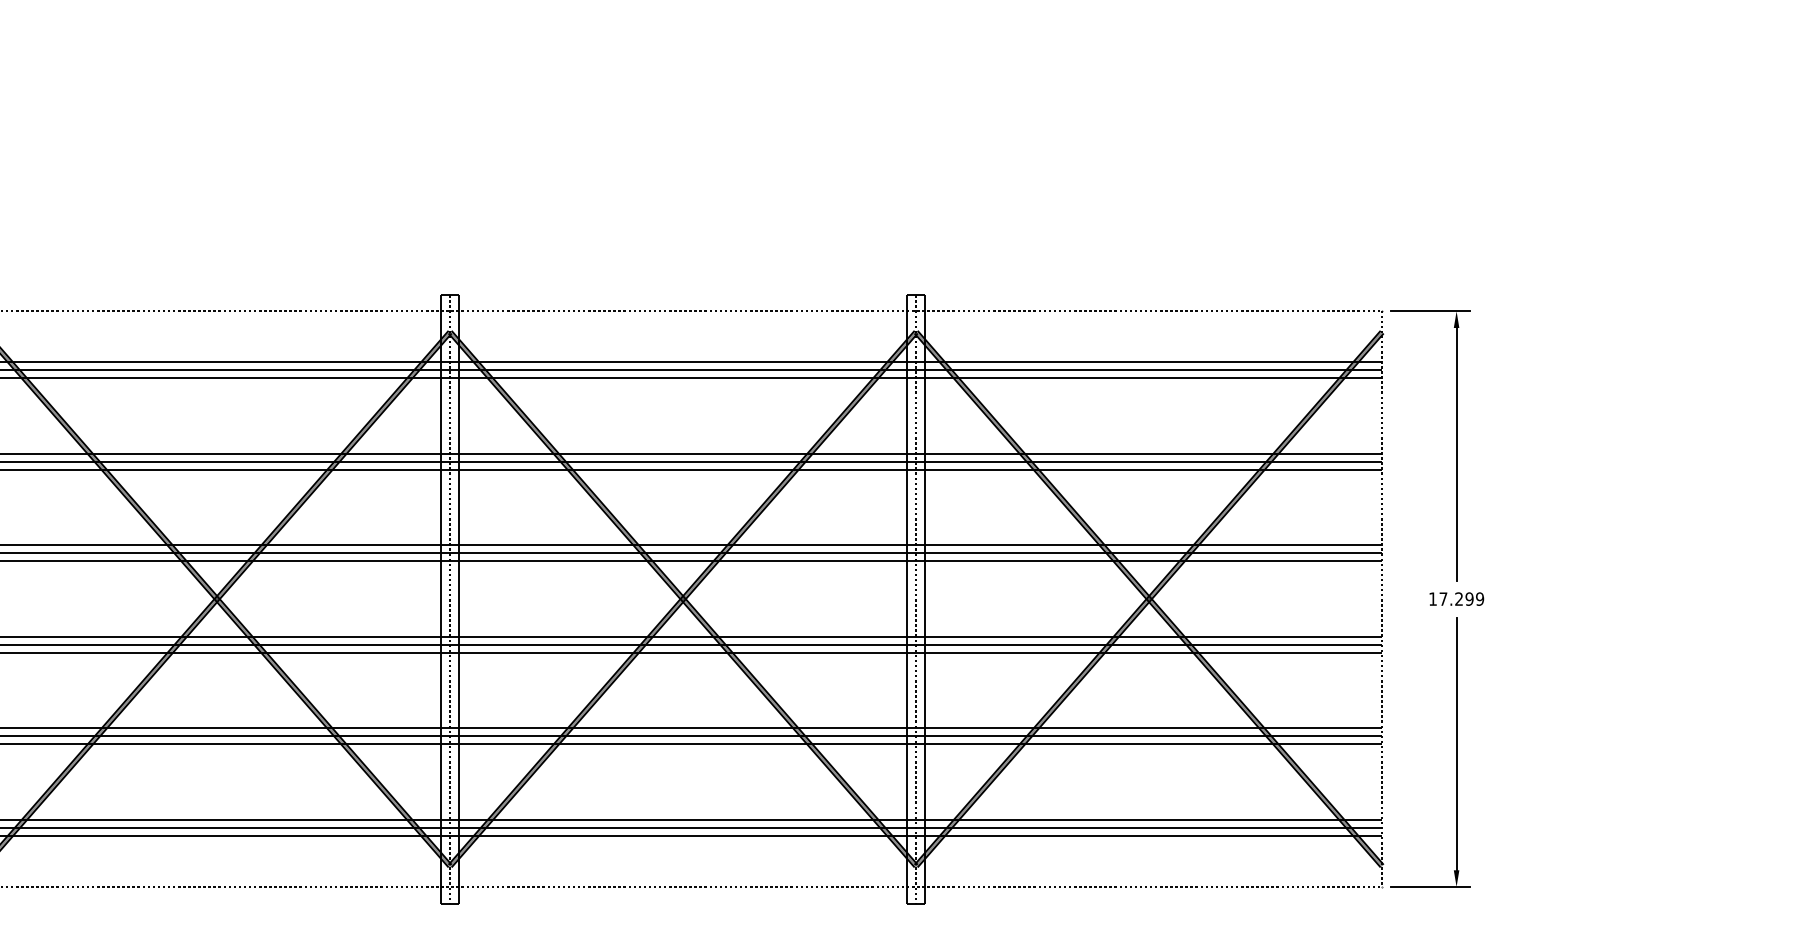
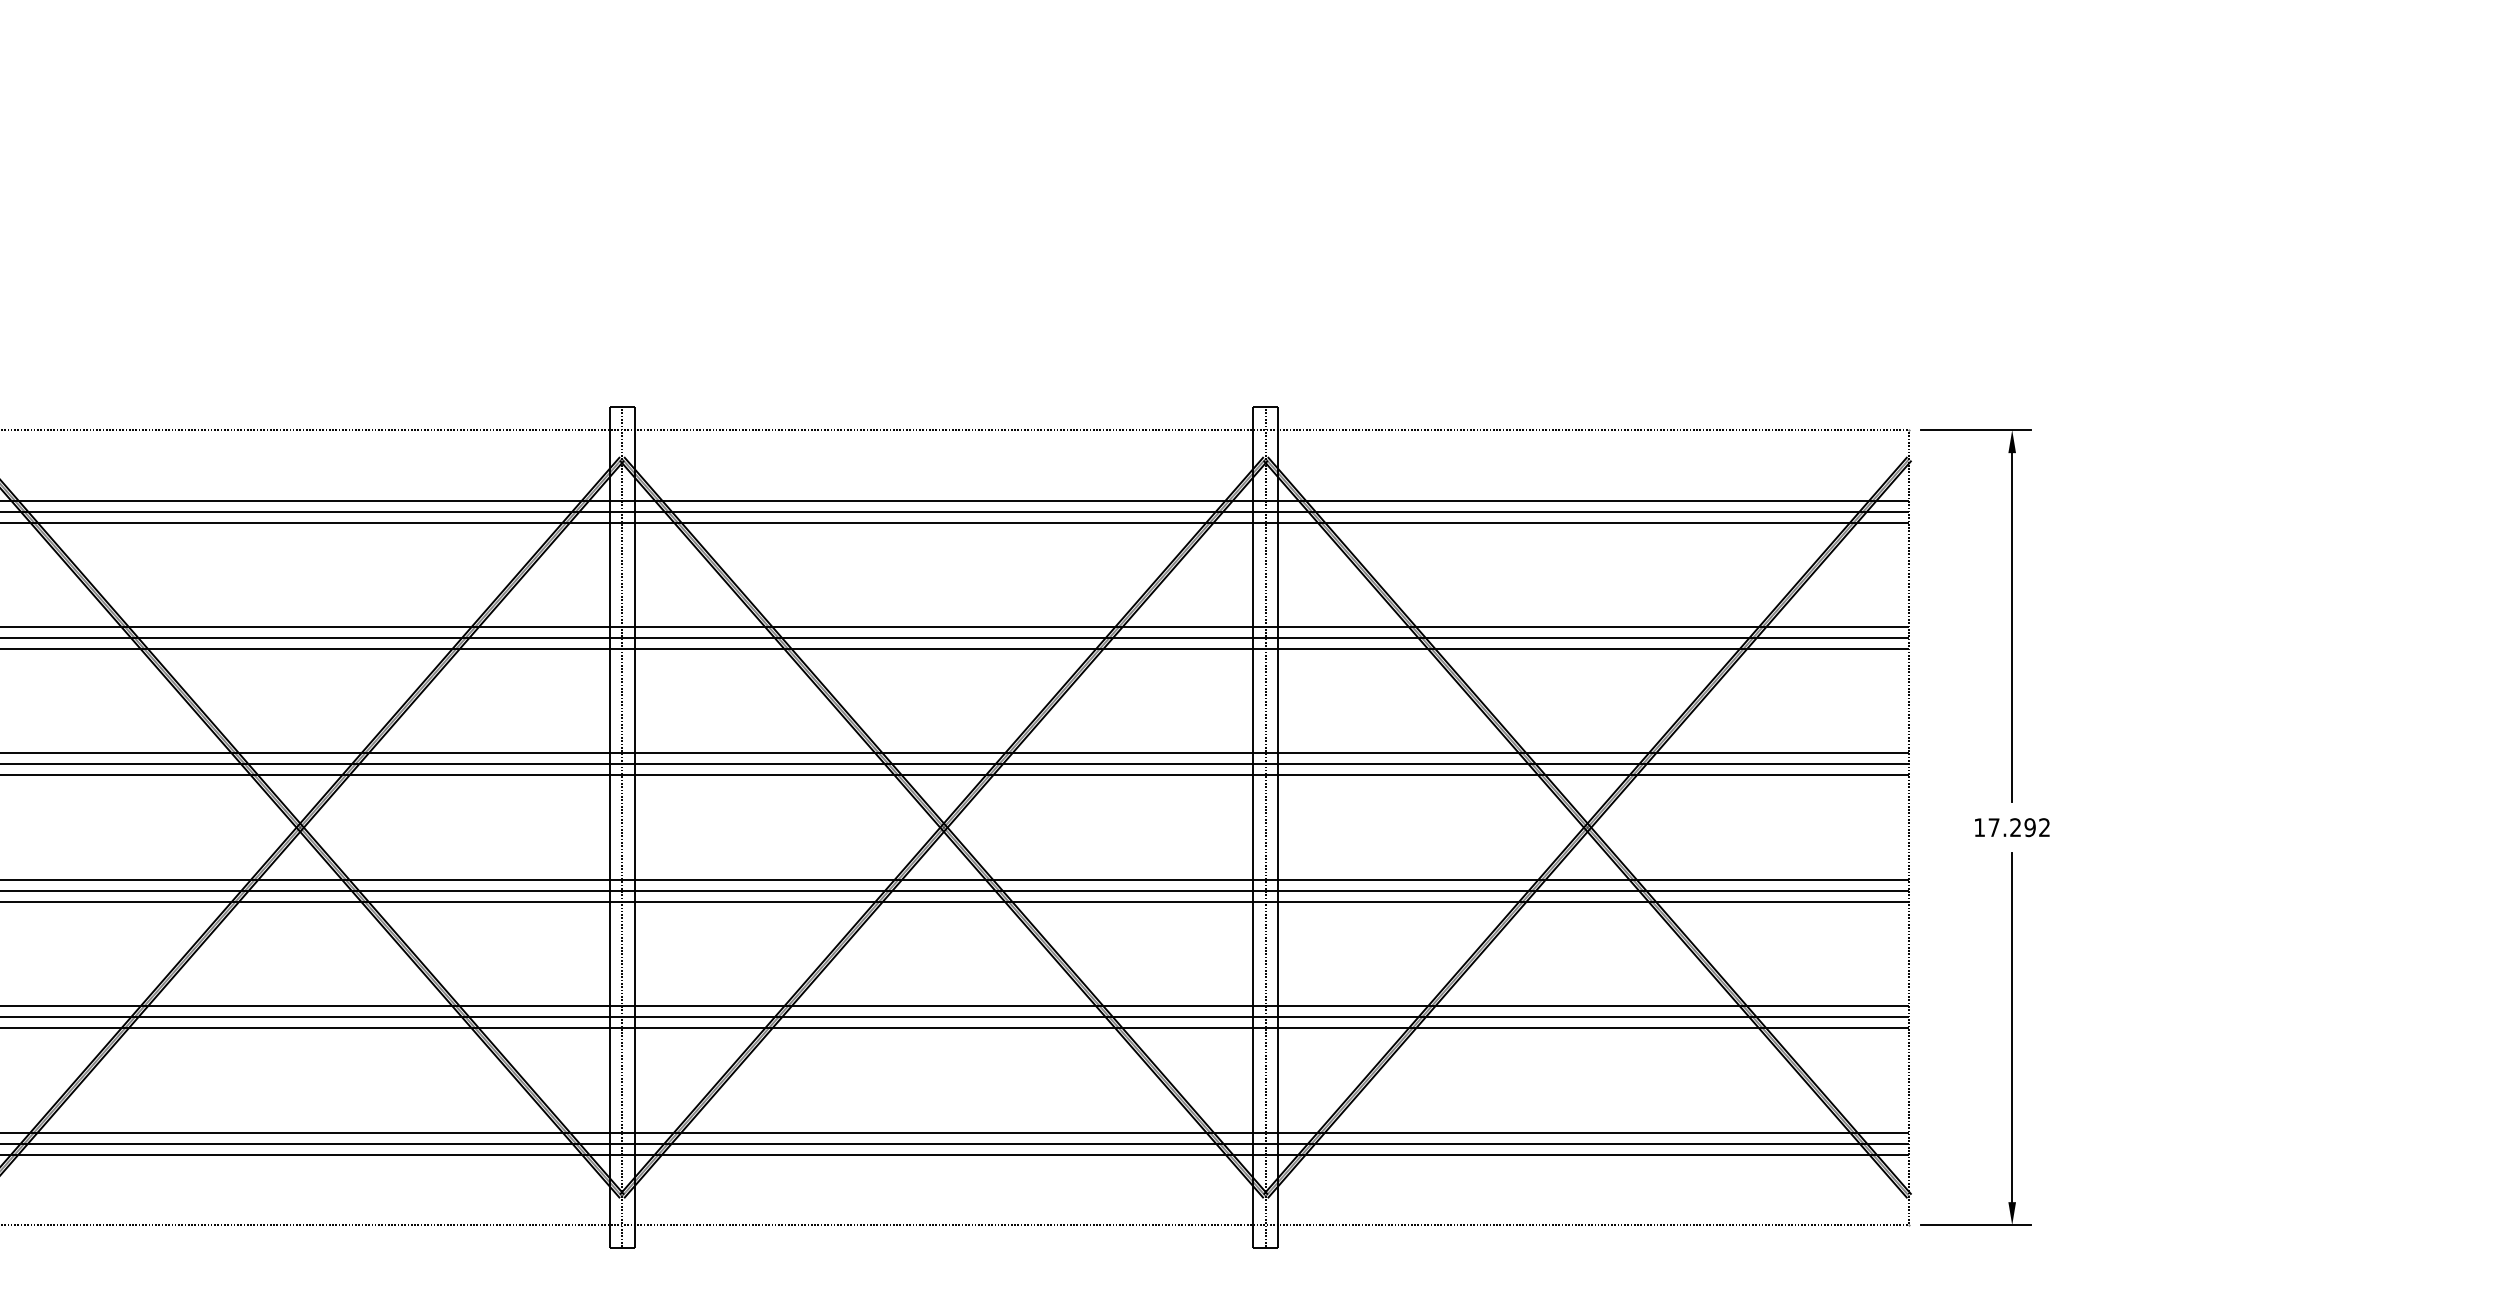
text: (1479, 599) -> (2044, 827), 17.299 -> 17.292

